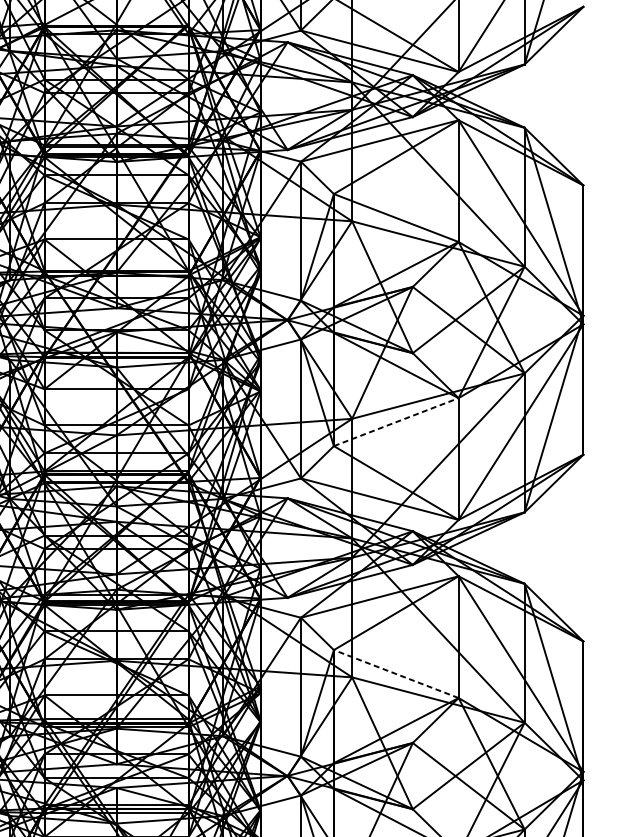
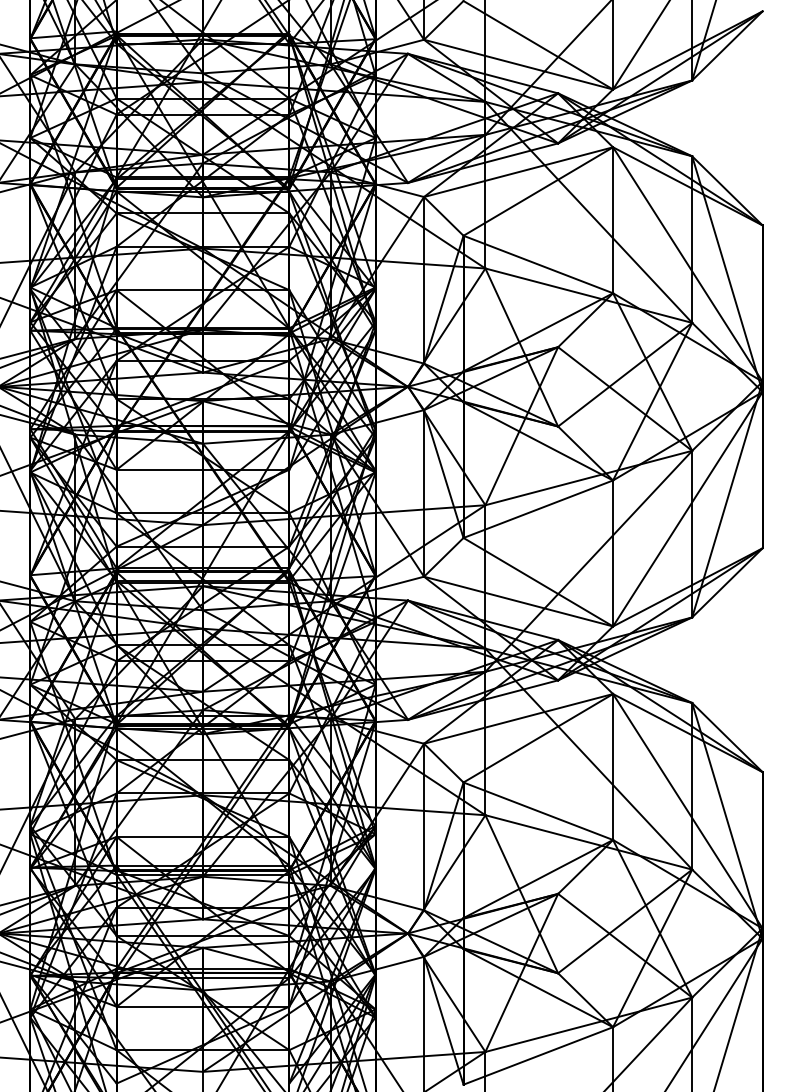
line: (396, 422) -> (538, 509), dashed -> solid
line: (395, 674) -> (537, 811), dashed -> solid

